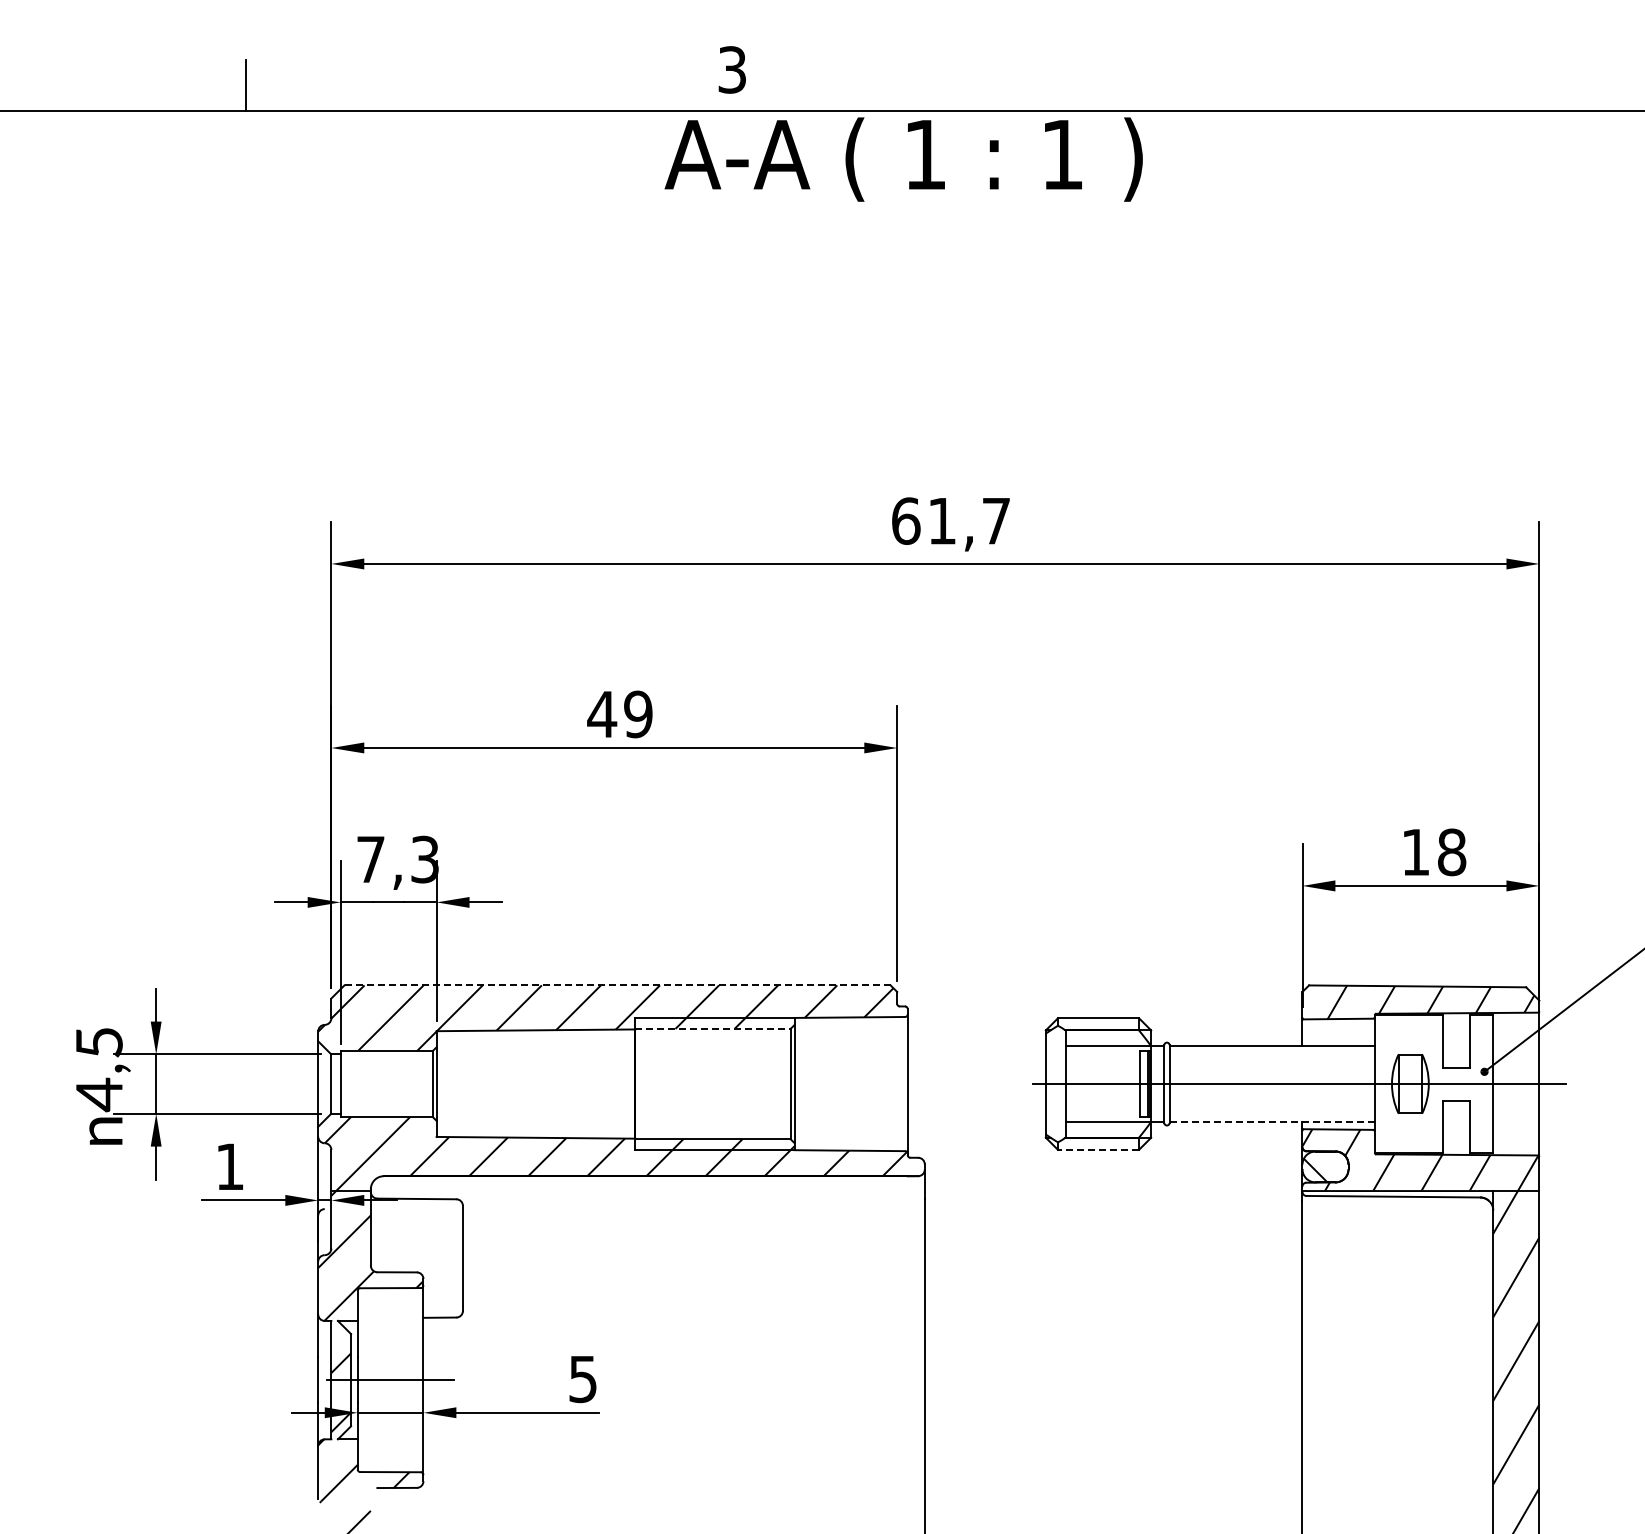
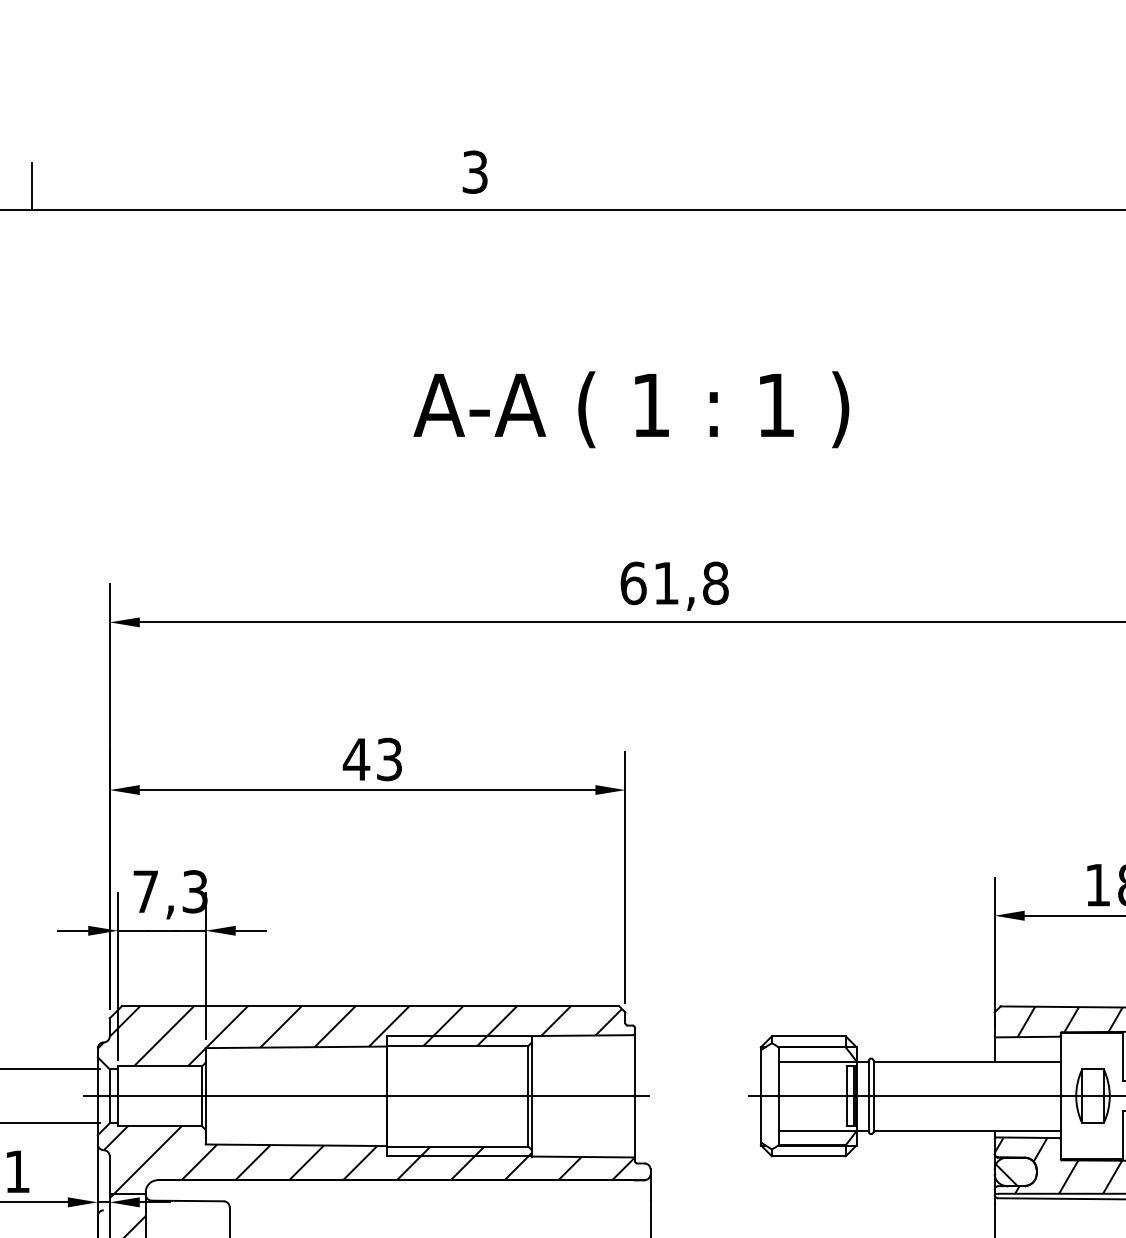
text: (903, 159) -> (631, 409), moved
text: (996, 520) -> (715, 582), 61,7 -> 61,8
text: (638, 714) -> (389, 759), 49 -> 43
line: (617, 985) -> (370, 1006), dashed -> solid
line: (712, 1028) -> (457, 1045), dashed -> solid
line: (612, 1084) -> (365, 1096), added
line: (1272, 1122) -> (967, 1131), dashed -> solid
line: (1098, 1149) -> (808, 1155), dashed -> solid

